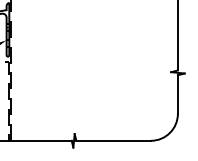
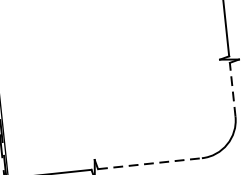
line: (177, 94) -> (232, 89), solid -> dashed
line: (114, 140) -> (151, 163), solid -> dashed

